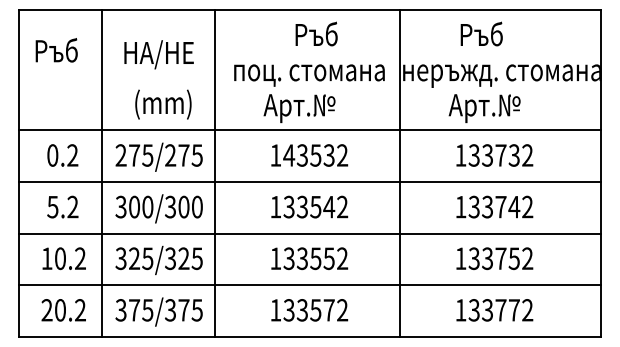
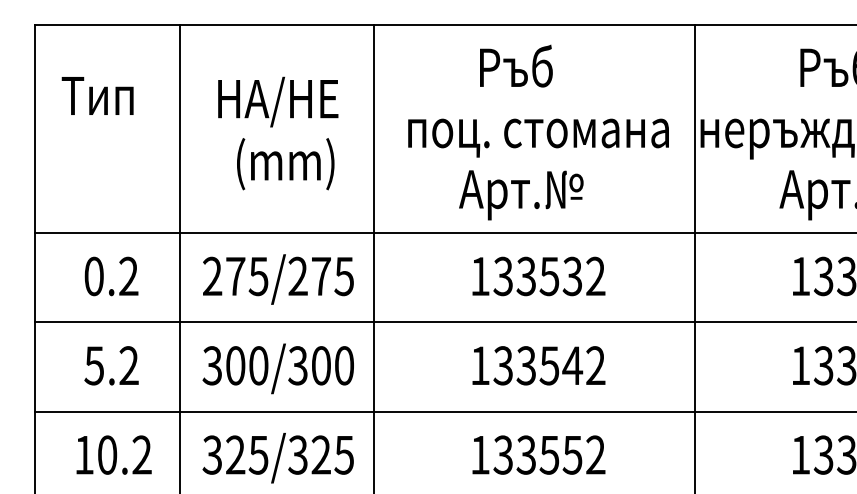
text: (316, 33) -> (516, 65), moved
text: (55, 50) -> (98, 94), Ръб -> Тип
text: (163, 104) -> (285, 163), moved
text: (289, 155) -> (503, 276), 143532 -> 133532

